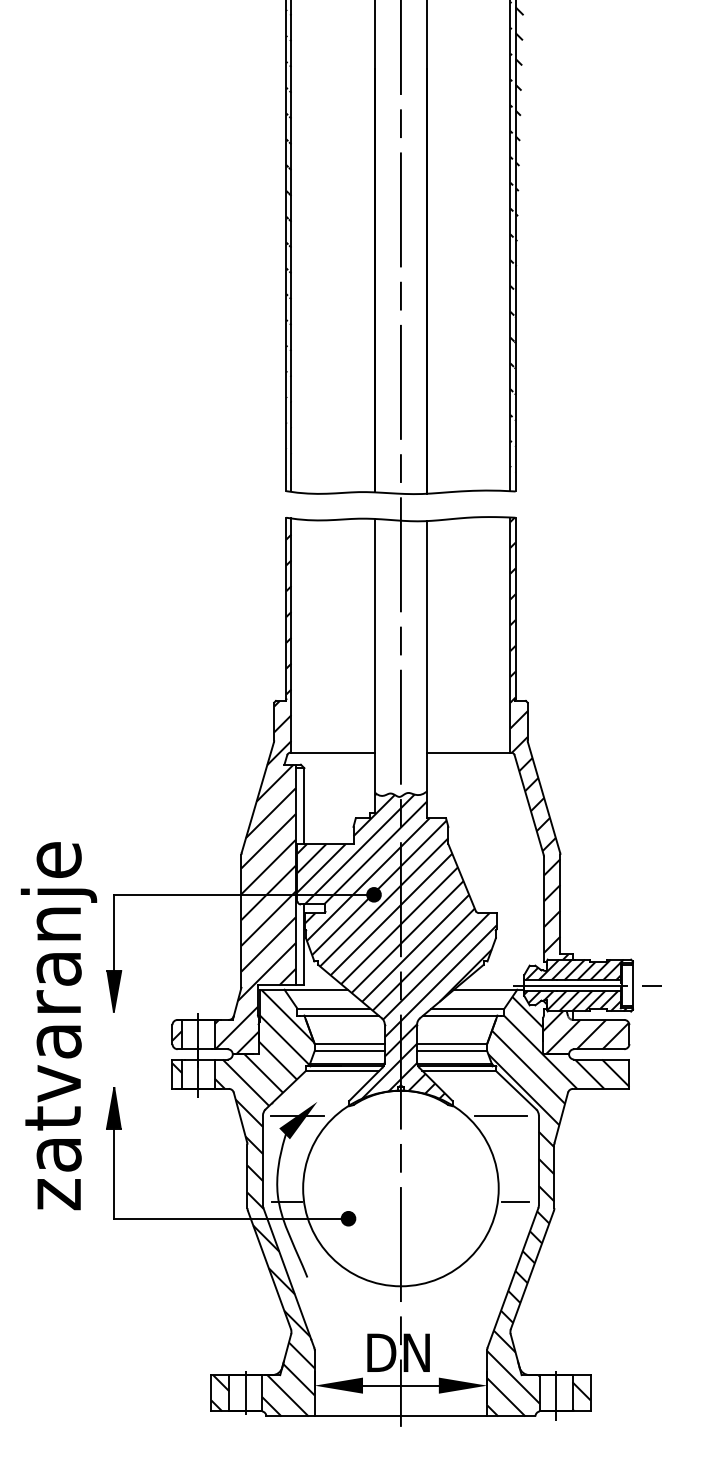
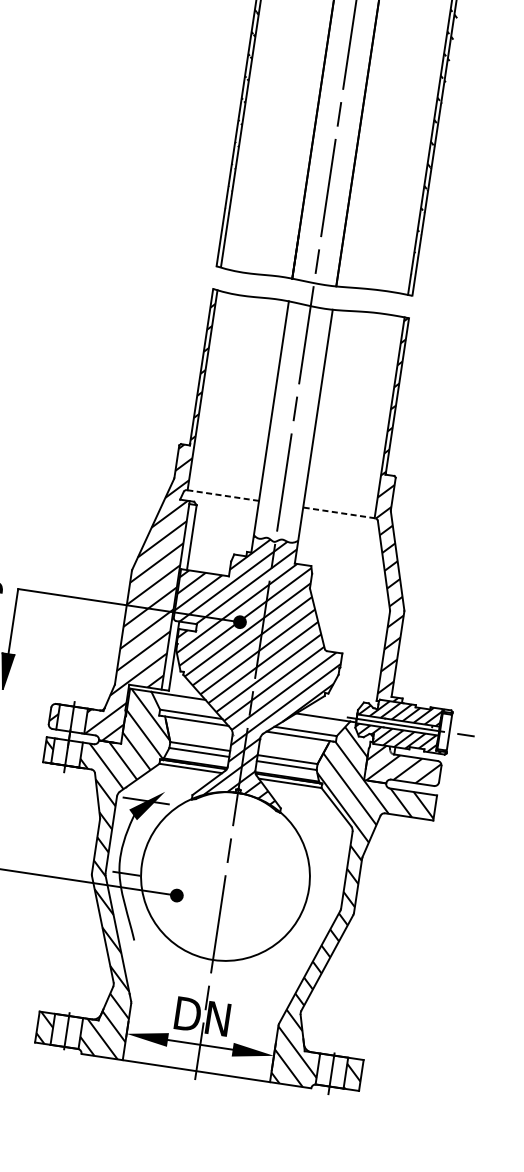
line: (332, 752) -> (222, 495), solid -> dashed
line: (468, 752) -> (338, 512), solid -> dashed
line: (501, 1115) -> (320, 826), removed
line: (515, 1202) -> (321, 903), removed

